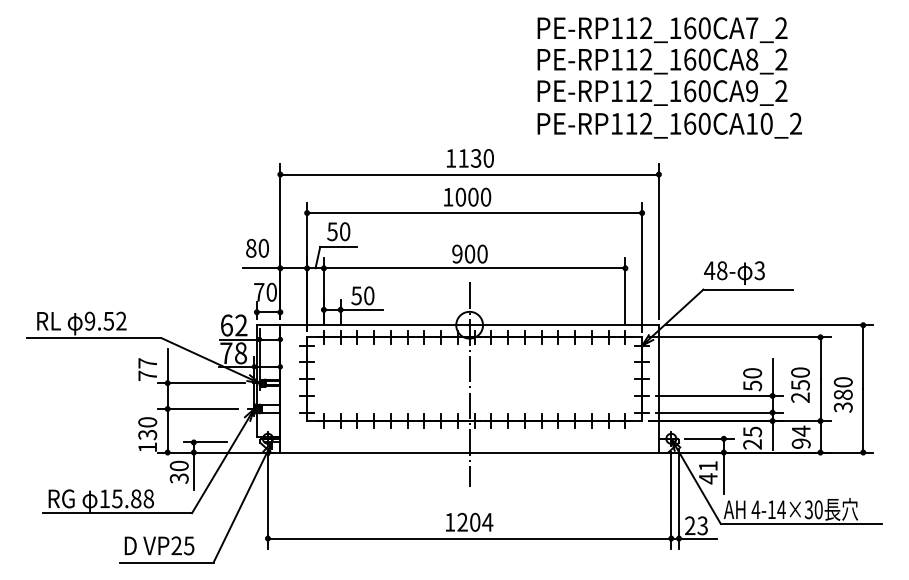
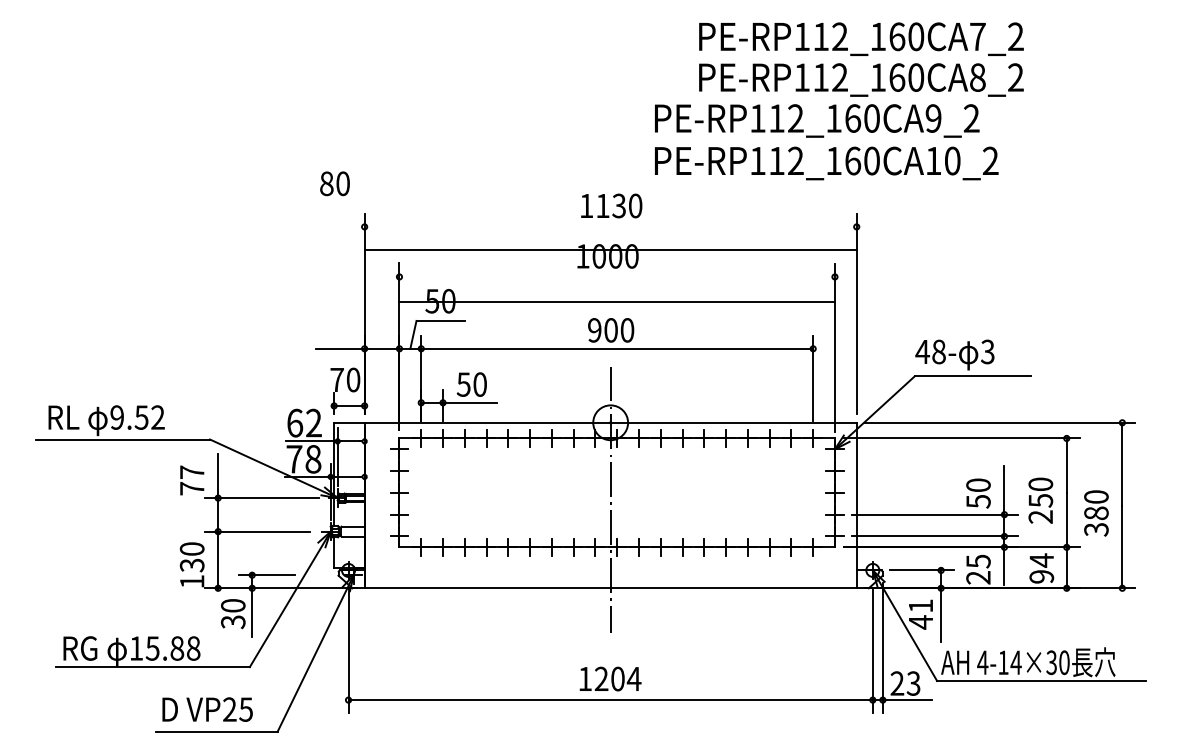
text: (669, 109) -> (826, 142), moved
line: (469, 174) -> (610, 250), moved
line: (474, 213) -> (616, 302), moved
text: (257, 247) -> (334, 182), moved

